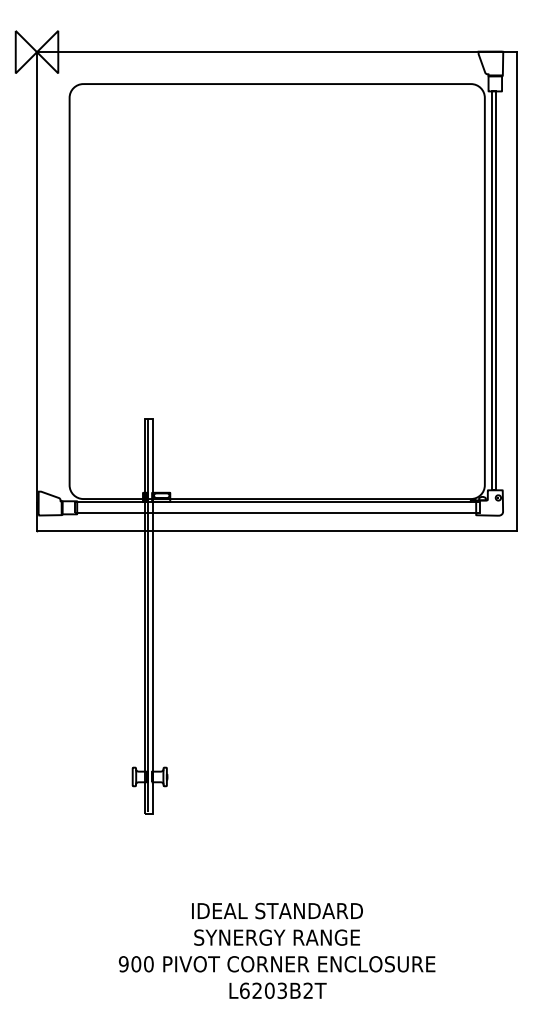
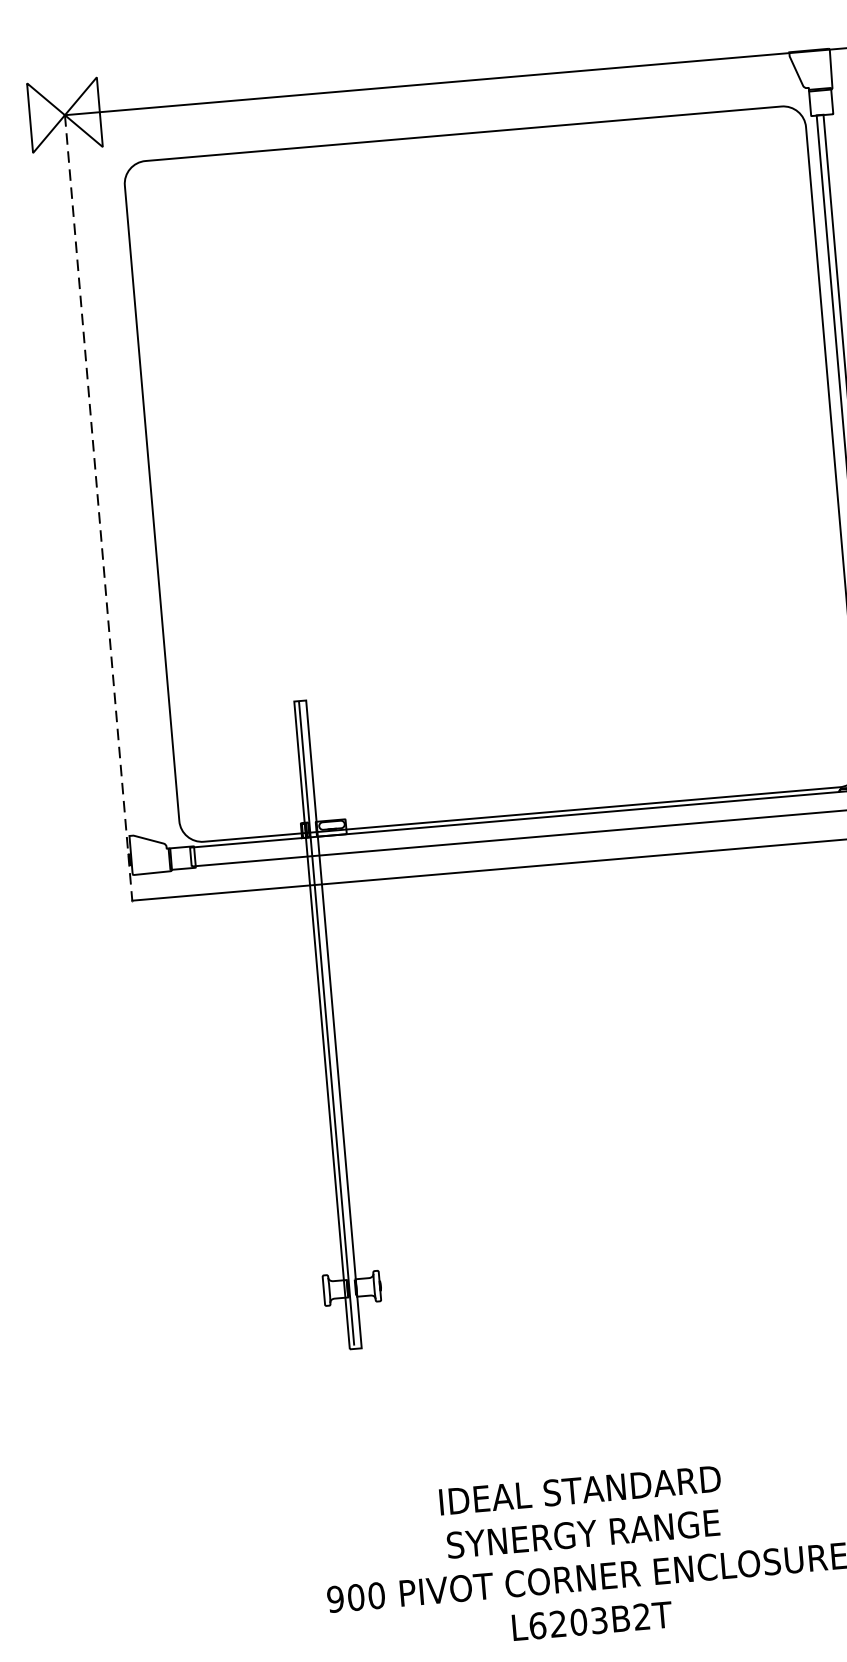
line: (37, 292) -> (99, 509), solid -> dashed

